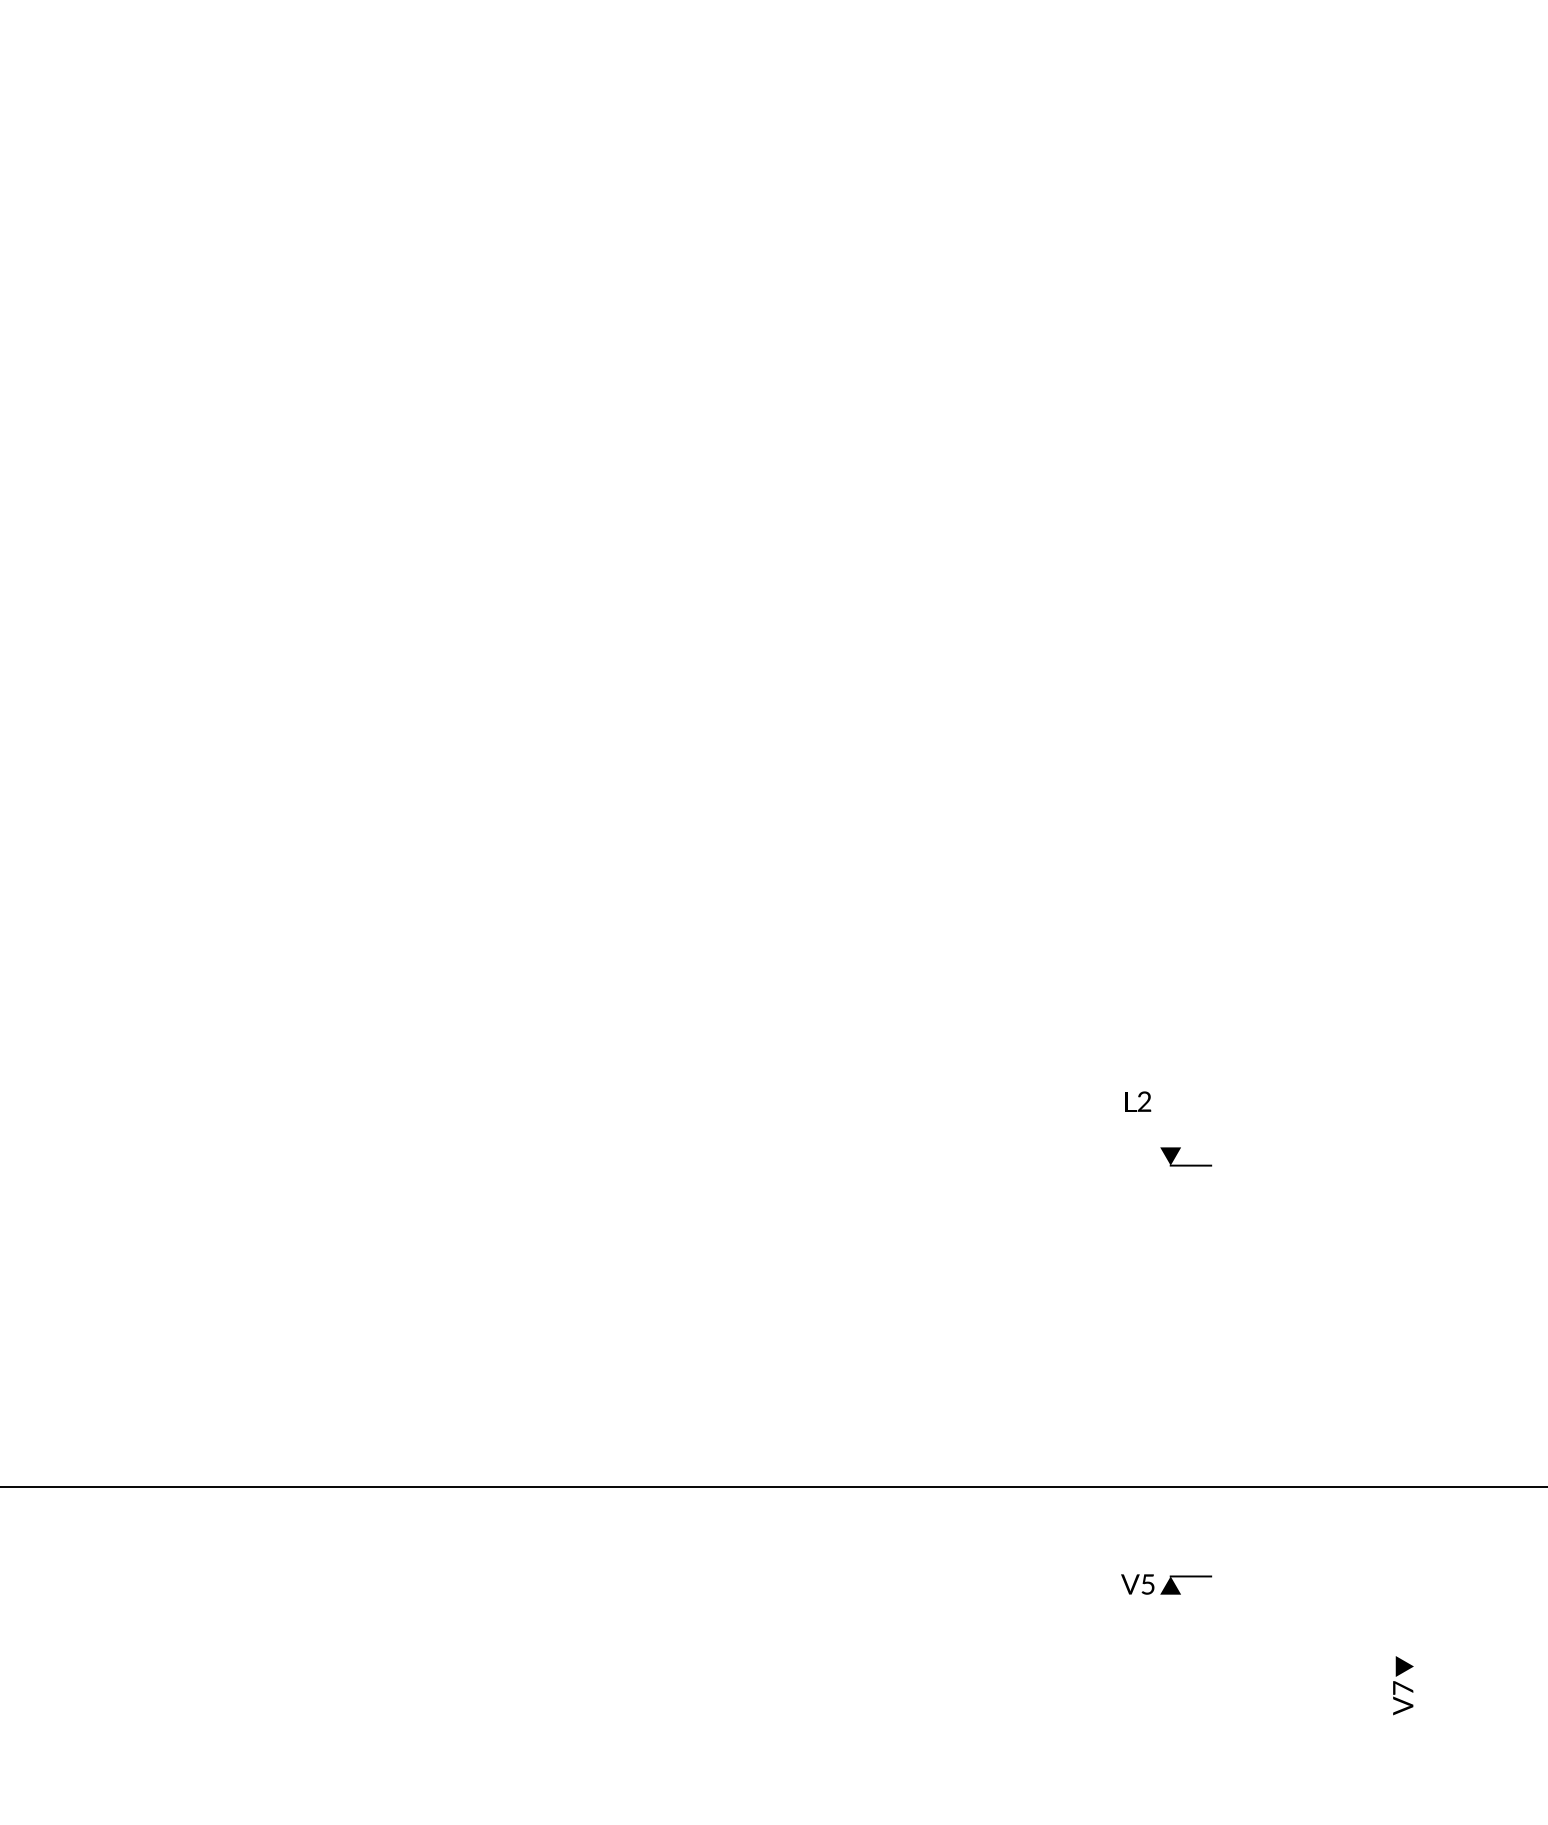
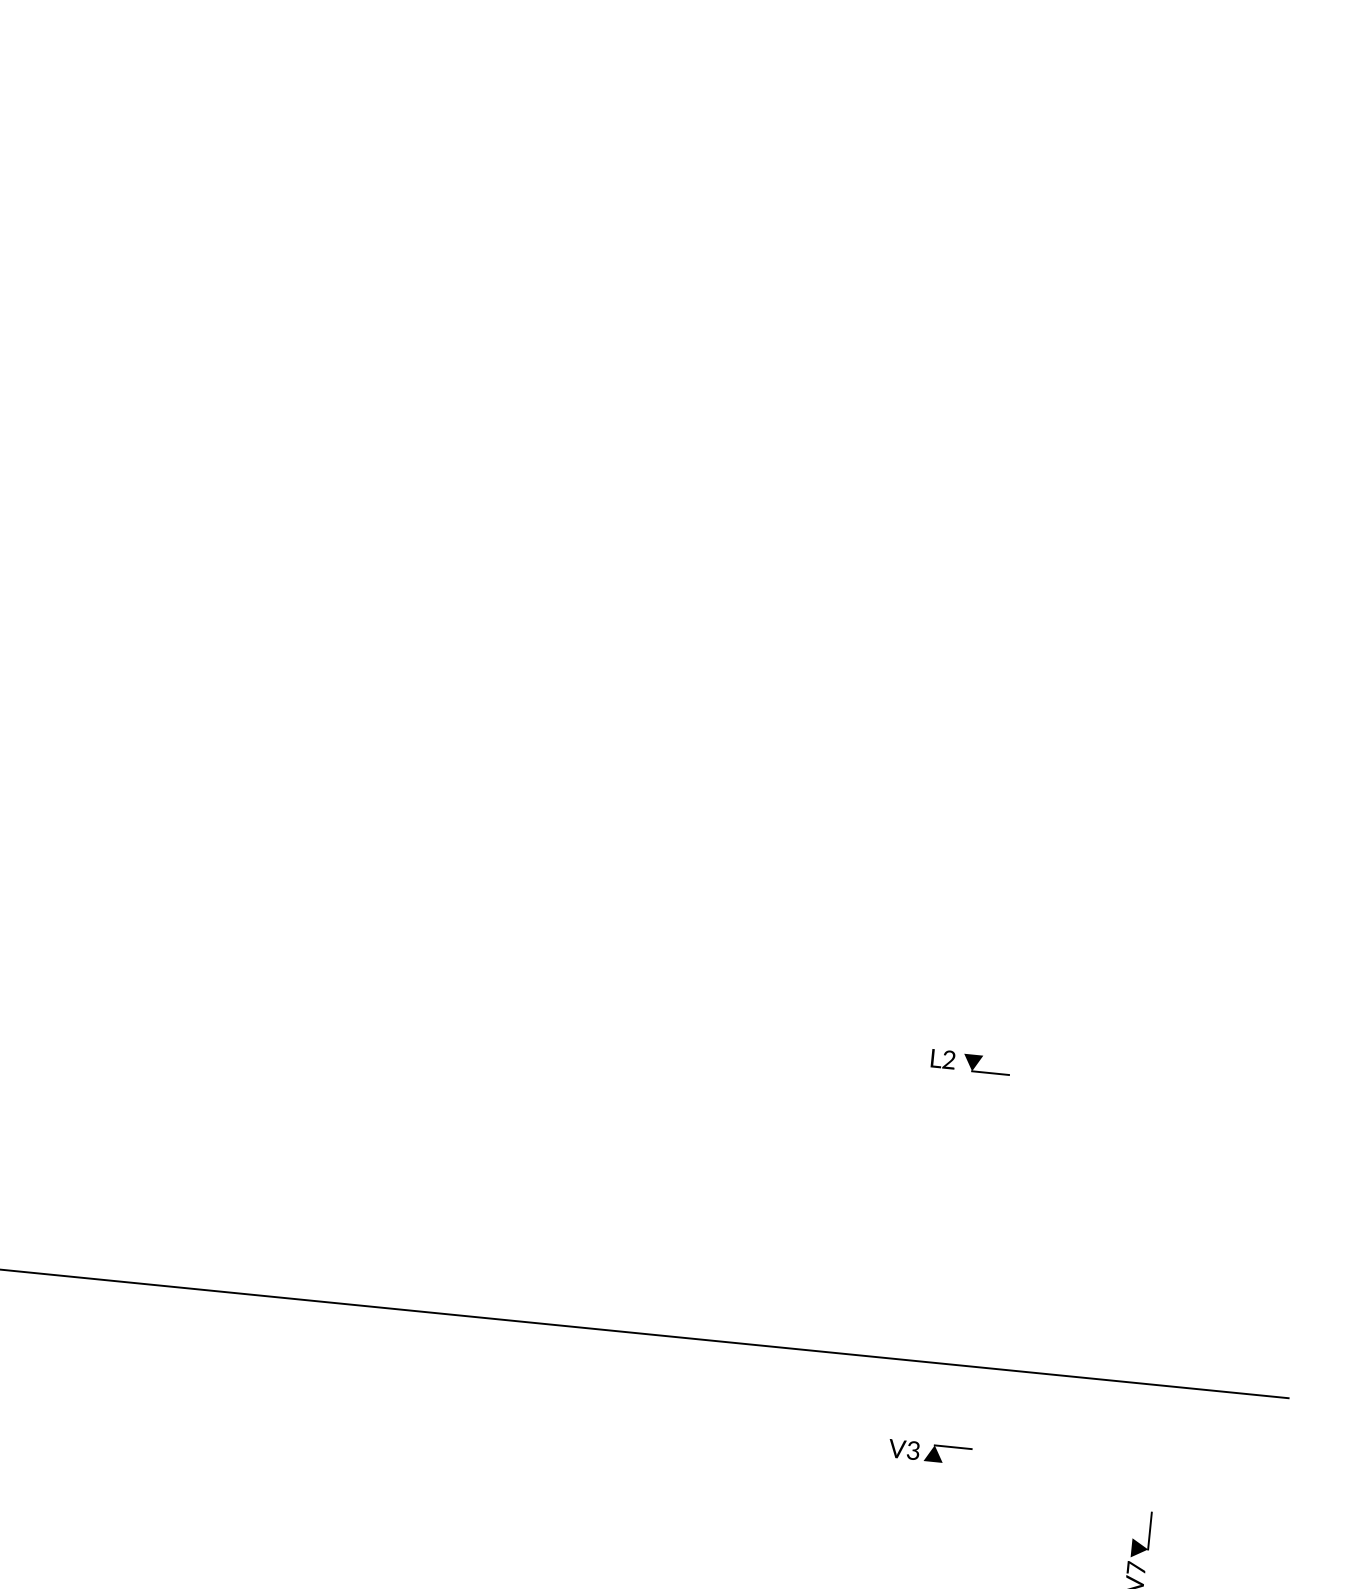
text: (1138, 1101) -> (943, 1059), moved
text: (1147, 1584) -> (912, 1450), V5 -> V3
line: (1413, 1646) -> (1149, 1531), added

